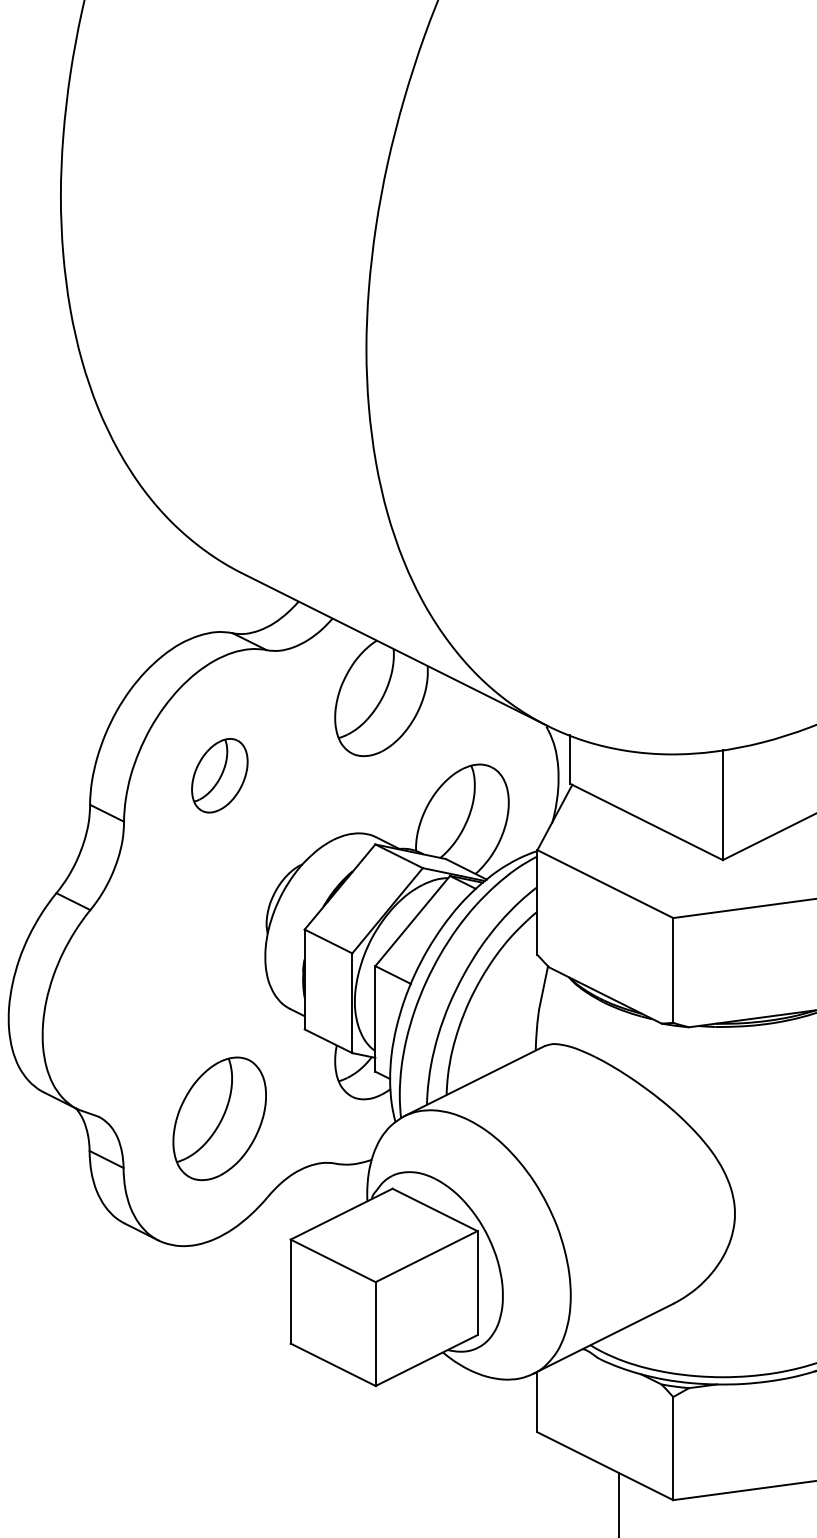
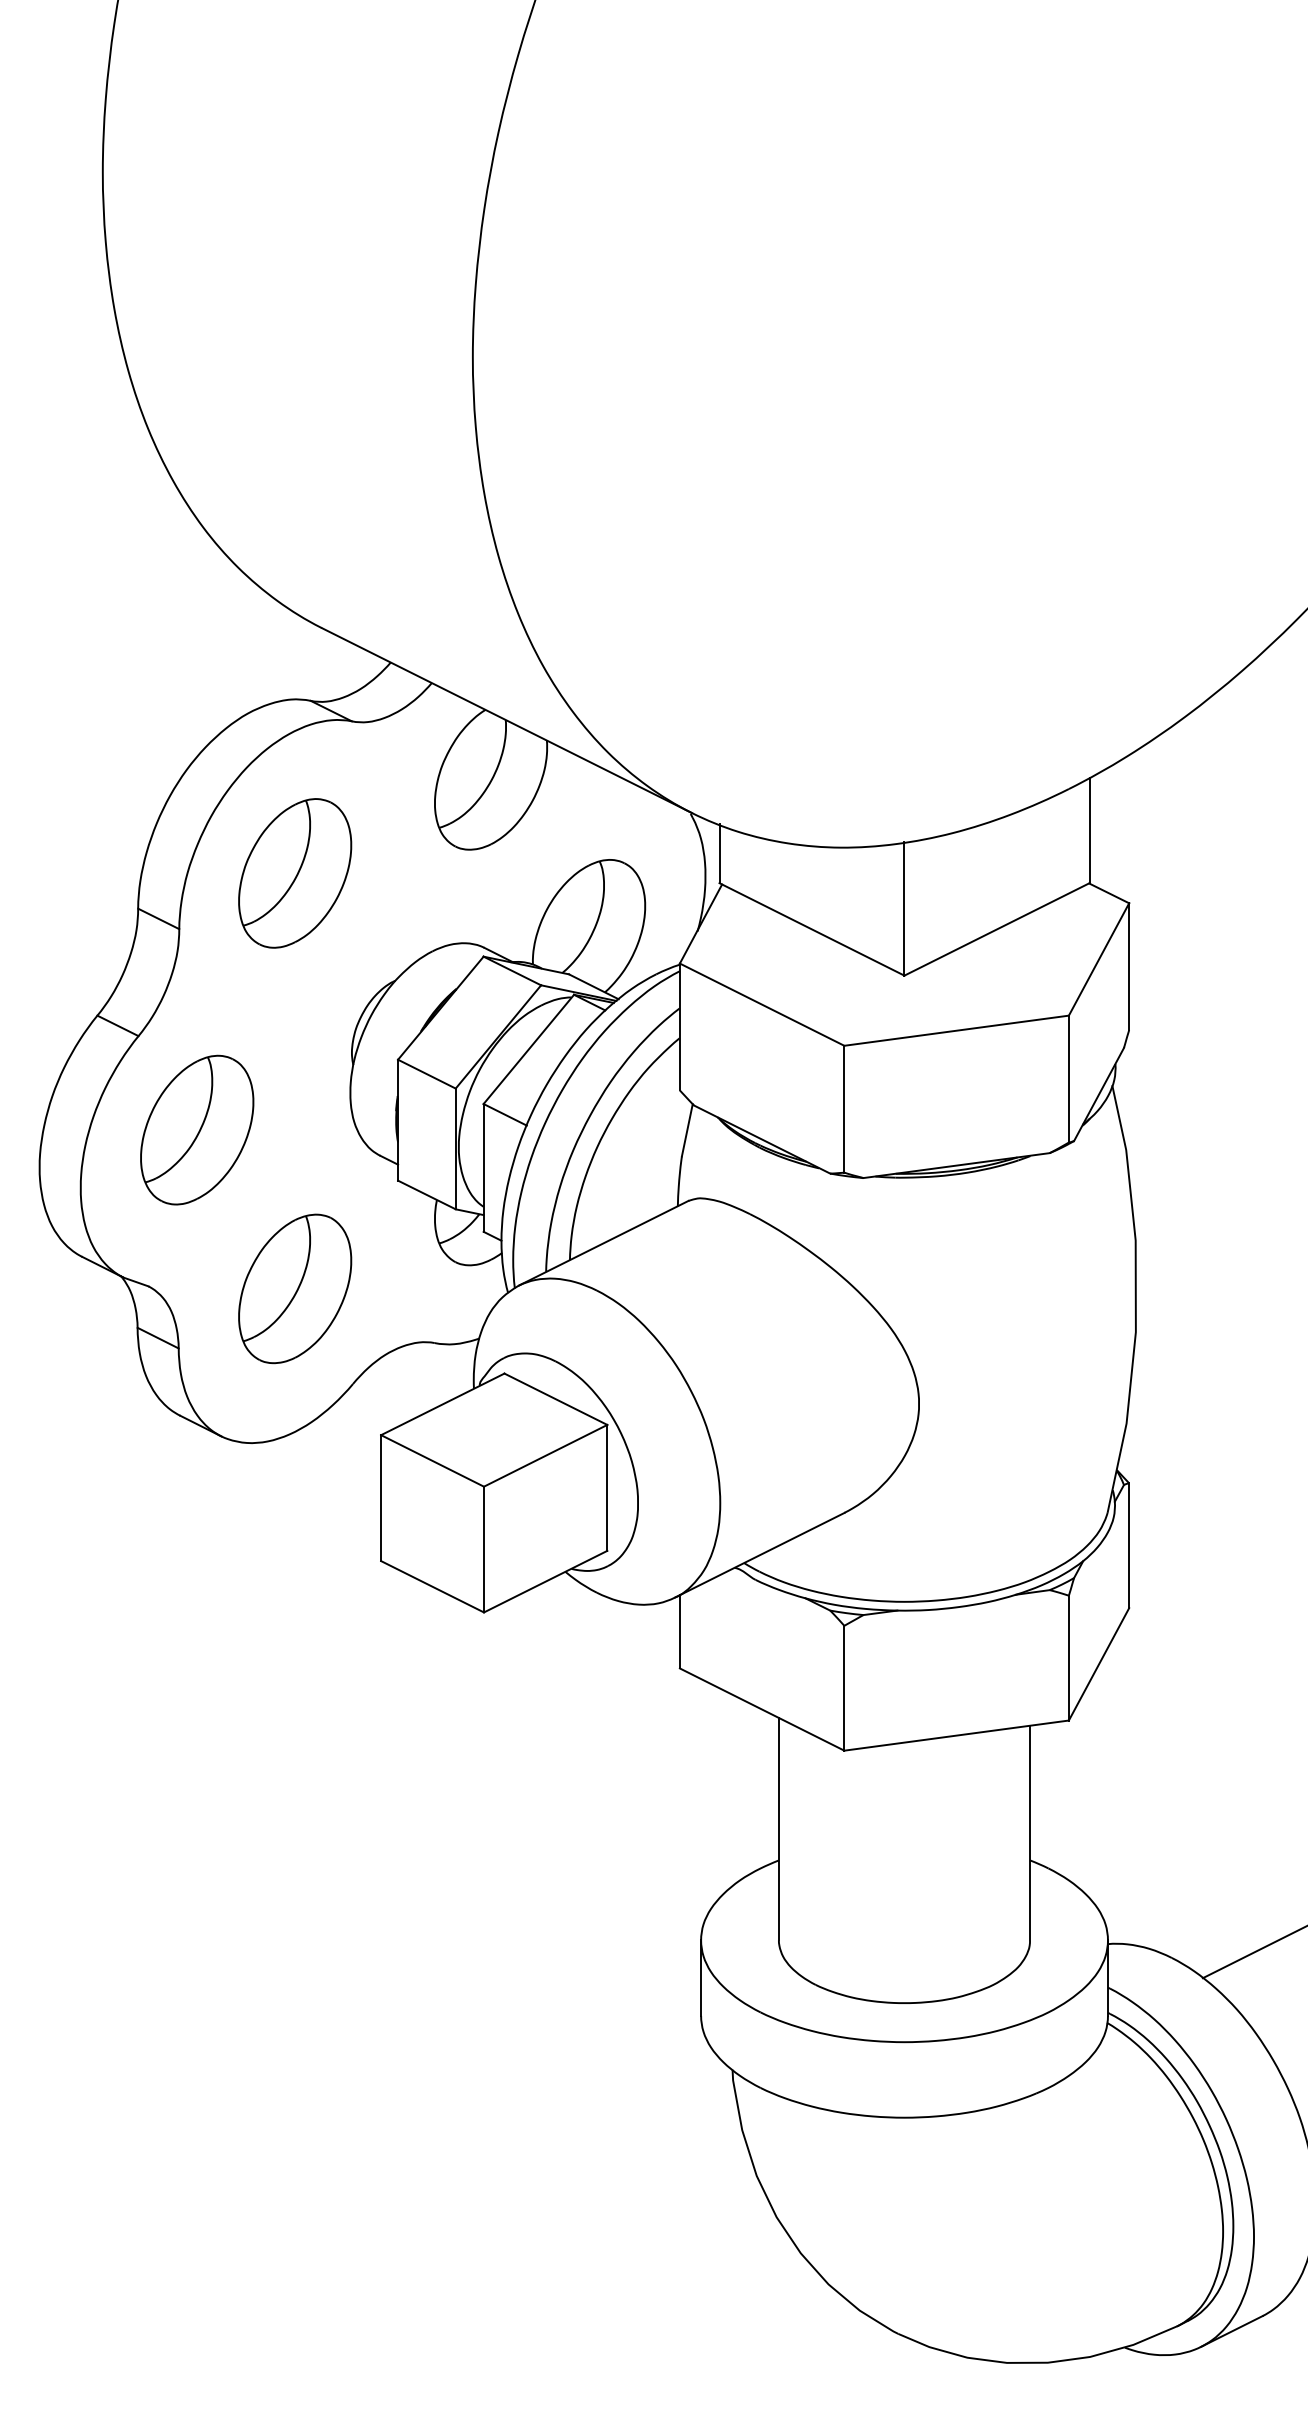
part: (220, 775) -> (295, 873), size x1.67
part: (139, 987) -> (197, 1129), added

